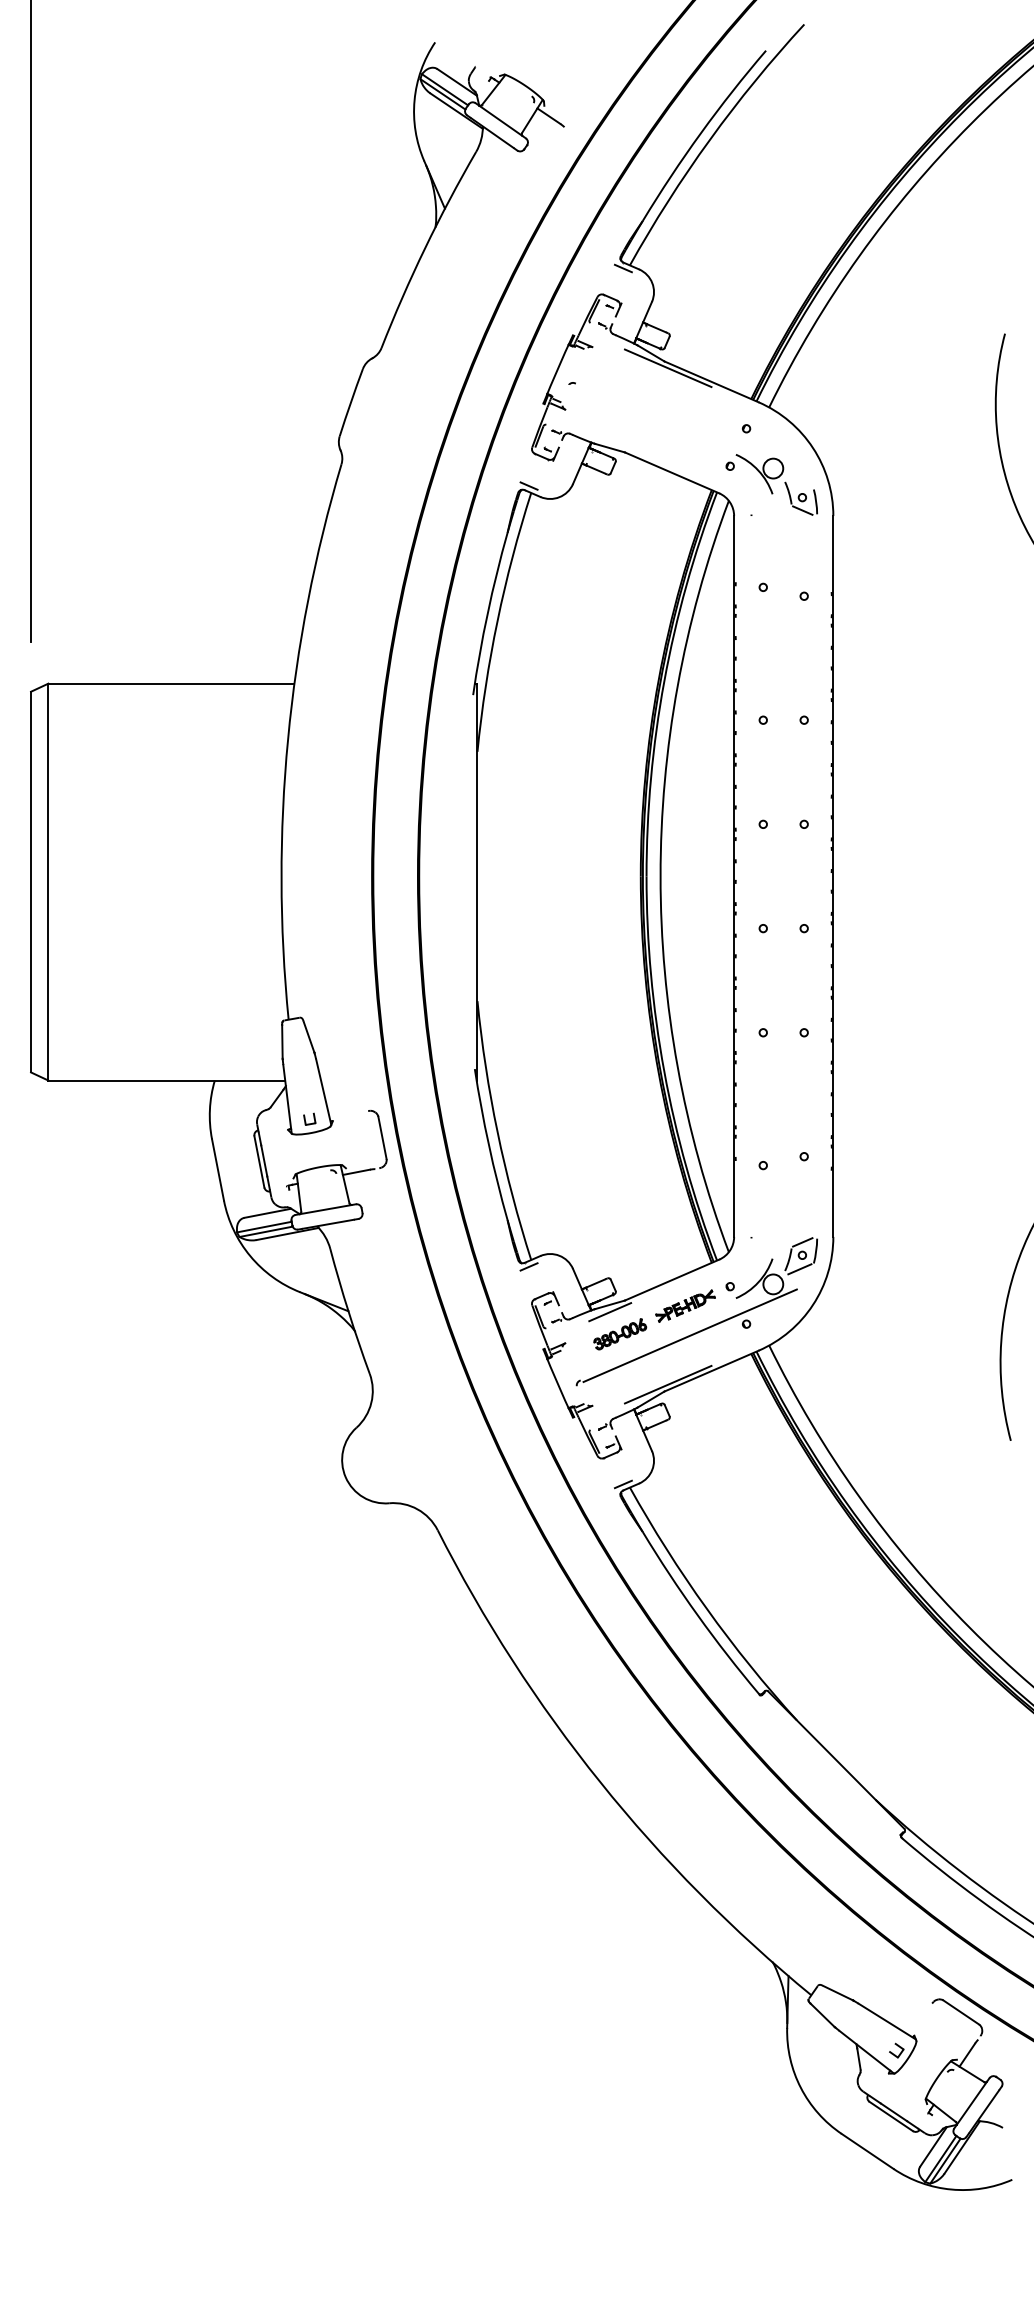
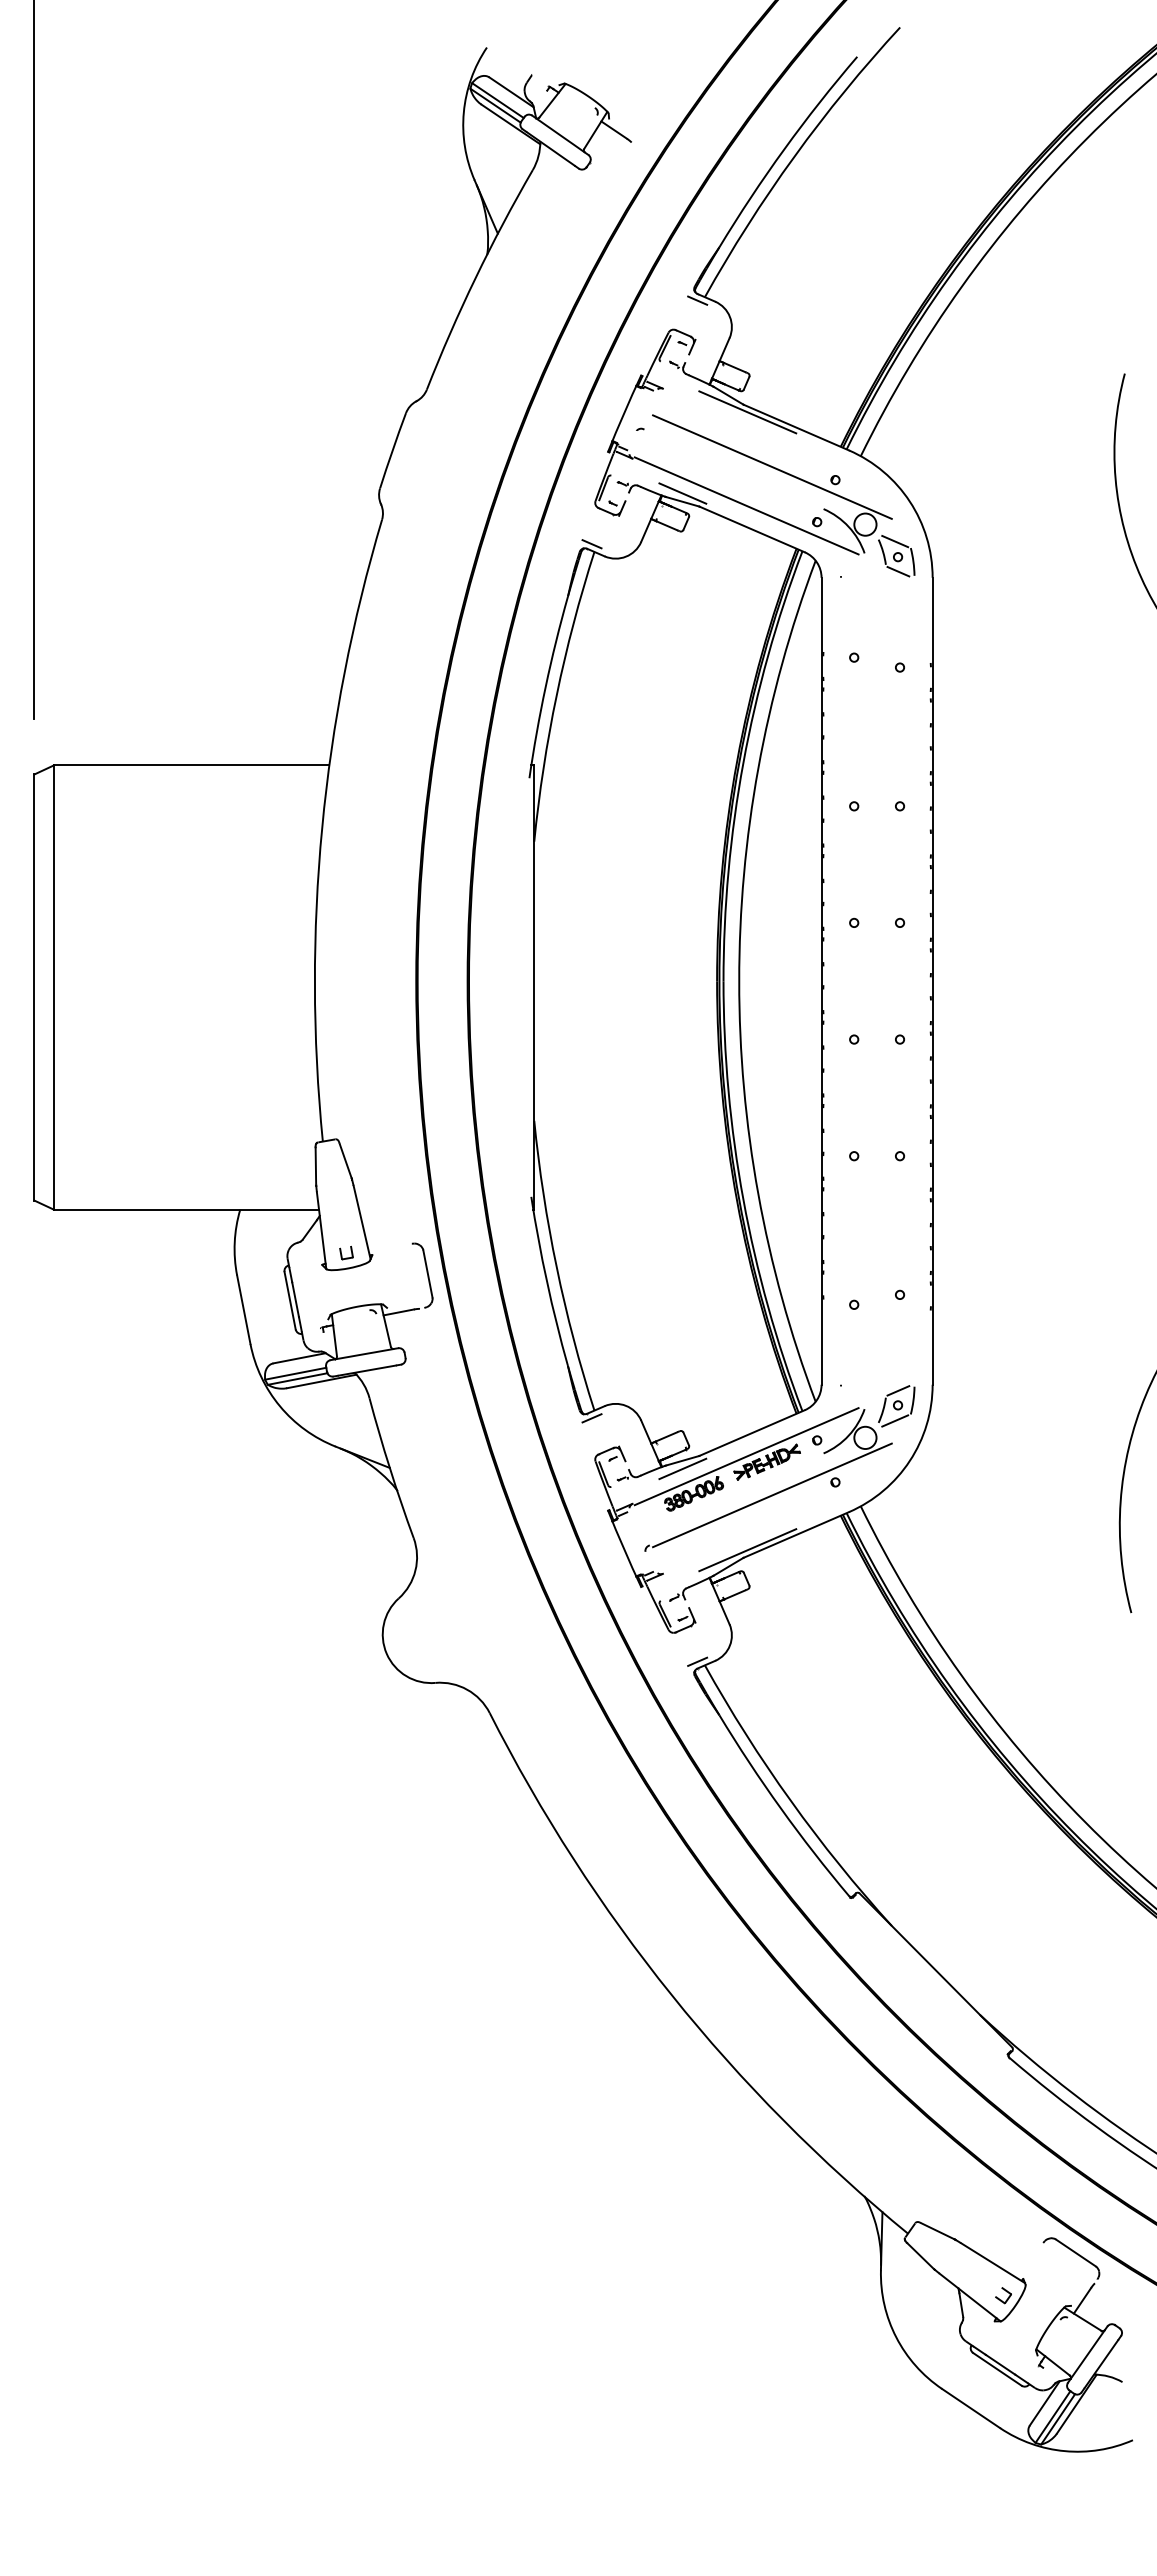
line: (690, 416) -> (772, 466), added
line: (609, 440) -> (682, 493), added
line: (667, 451) -> (746, 505), added
line: (800, 483) -> (895, 541), added
line: (667, 1301) -> (746, 1456), added

